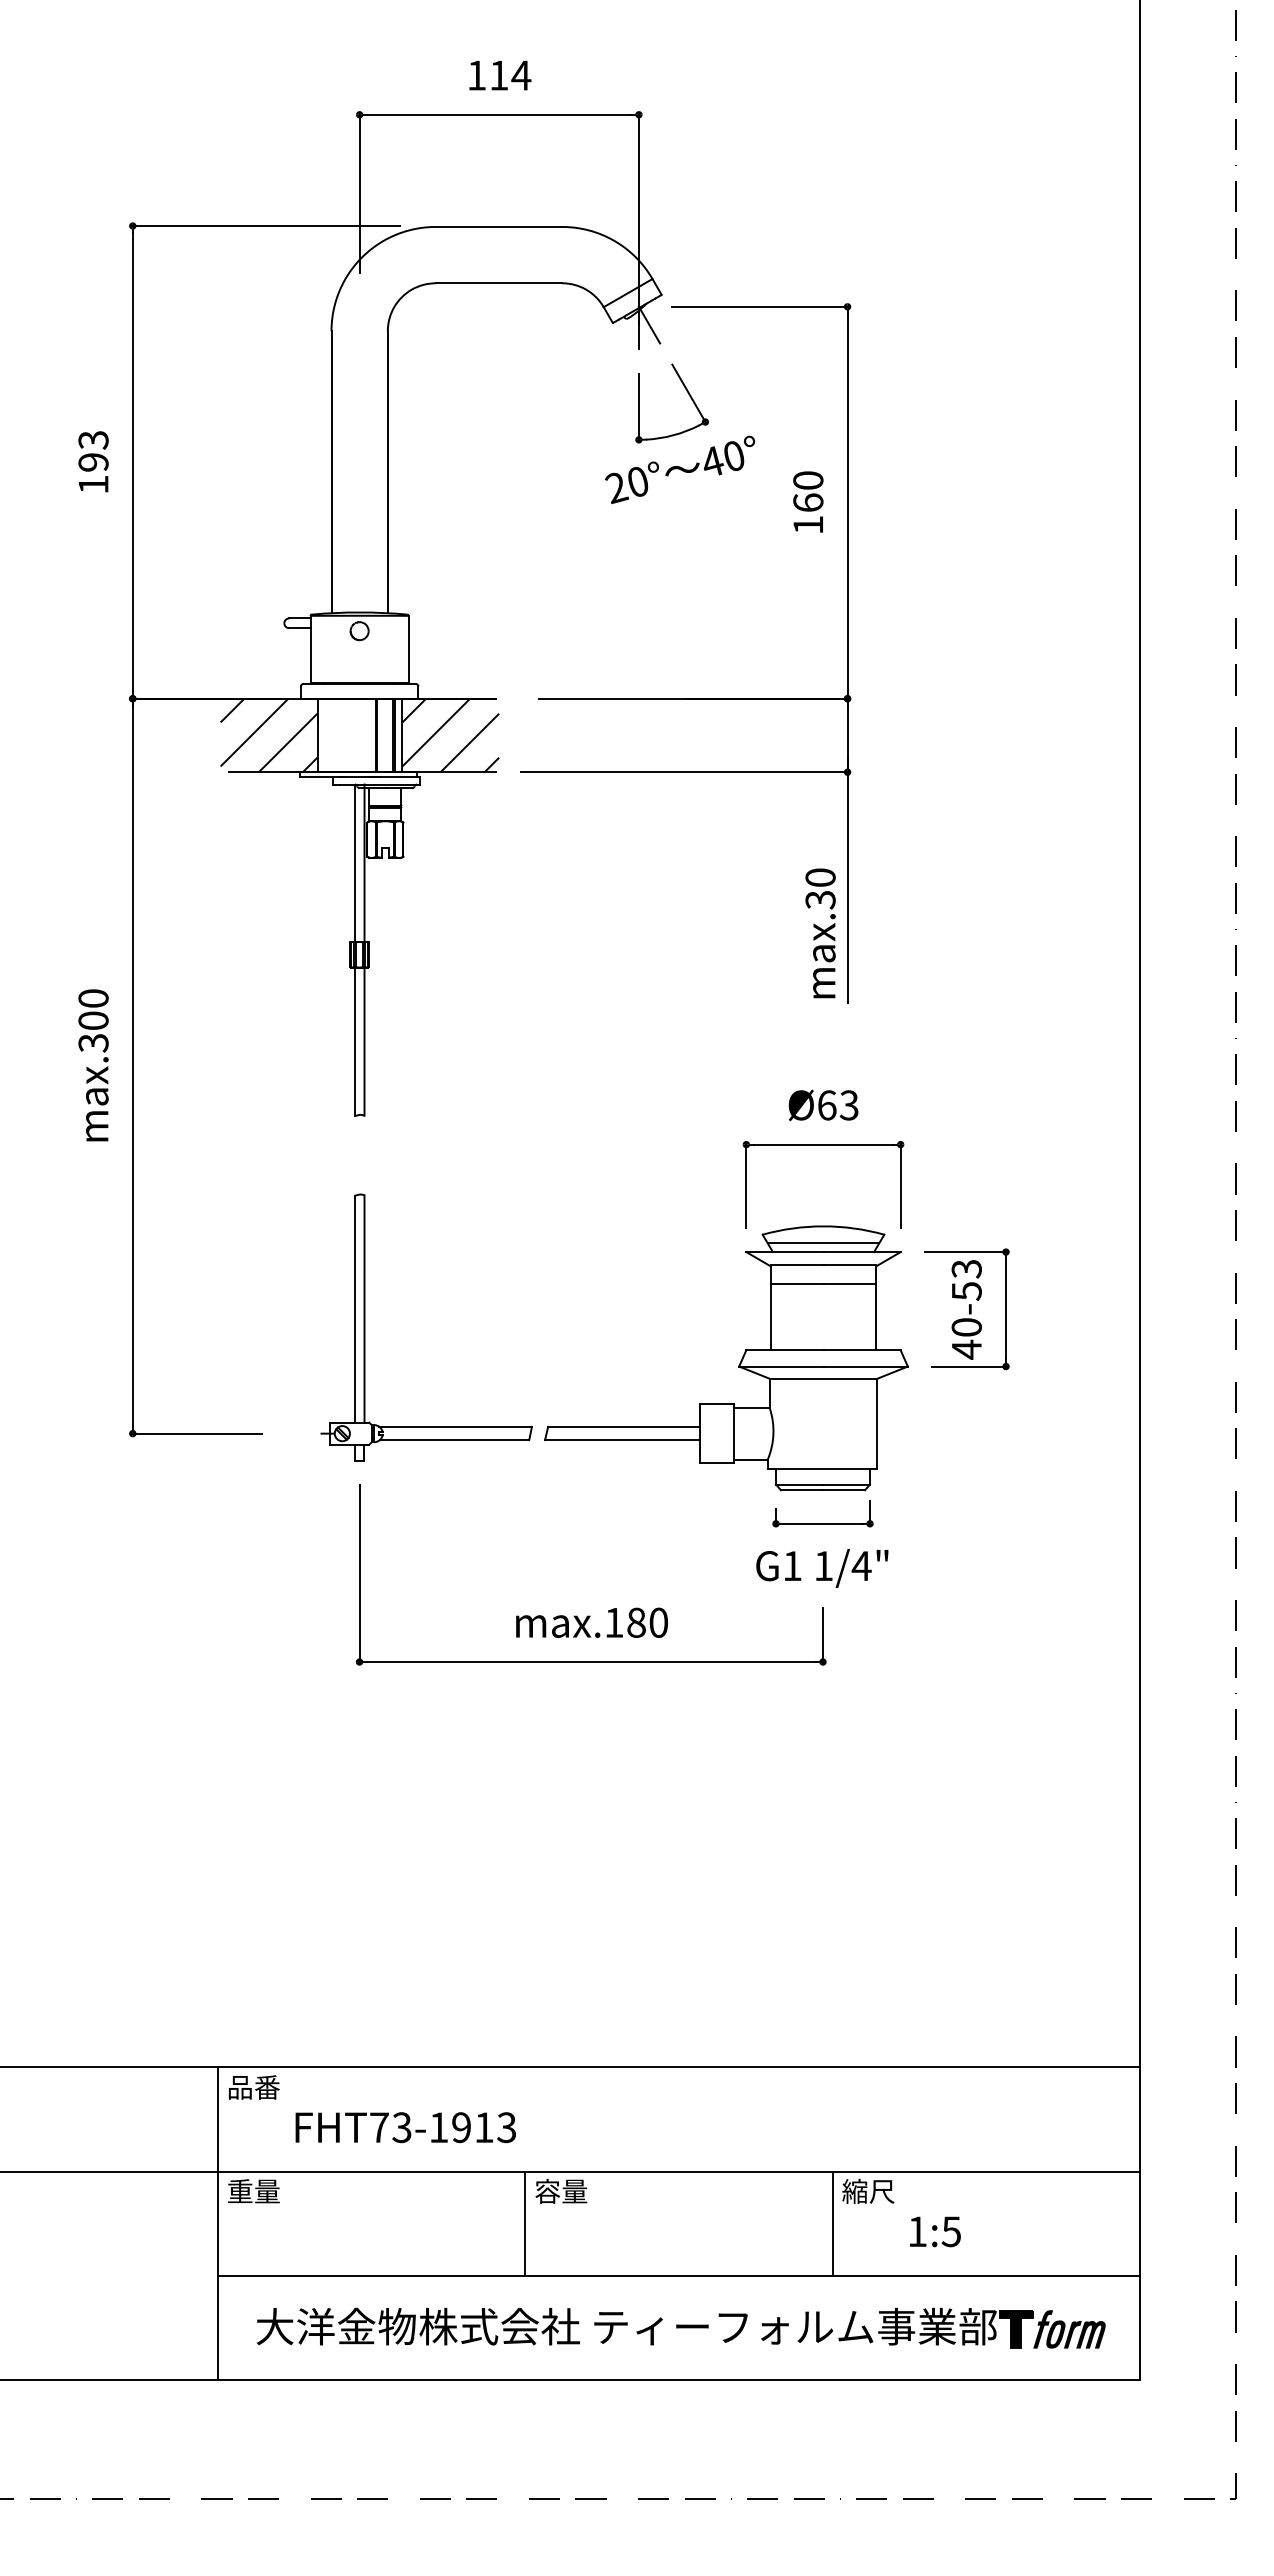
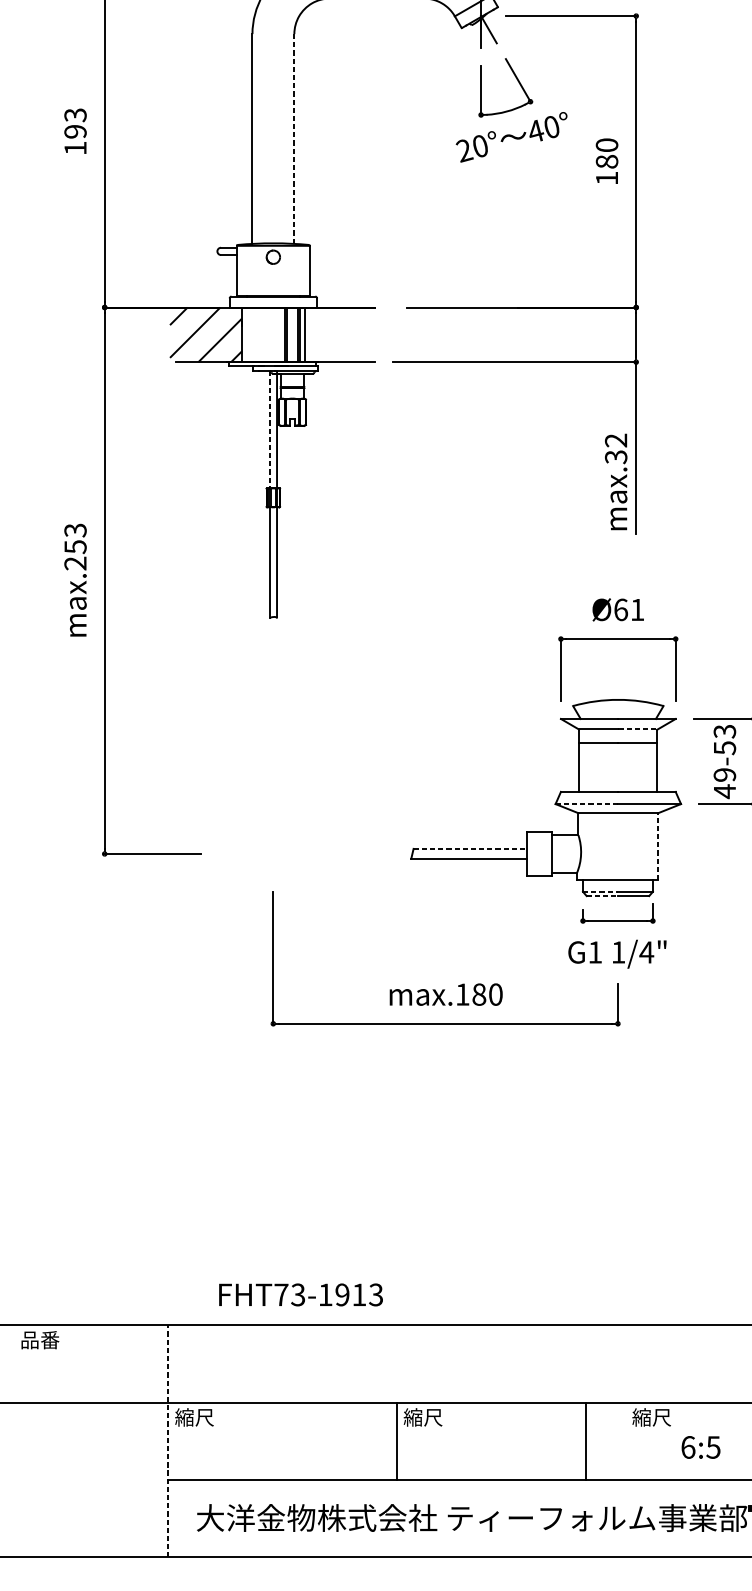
line: (387, 472) -> (294, 139), solid -> dashed
text: (808, 502) -> (607, 161), 160 -> 180
hatch: (450, 735) -> (340, 334), removed
line: (354, 863) -> (269, 430), solid -> dashed
text: (820, 877) -> (616, 440), max.30 -> max.32
text: (93, 1020) -> (75, 546), max.300 -> max.253
text: (848, 1105) -> (636, 609), Ø63 -> Ø61
line: (823, 1243) -> (618, 712), removed
line: (850, 1265) -> (638, 728), solid -> dashed
part: (365, 1327) -> (277, 775), removed
text: (966, 1327) -> (724, 775), 40-53 -> 49-53
line: (781, 1366) -> (587, 804), solid -> dashed
line: (877, 1423) -> (658, 846), solid -> dashed
line: (624, 1426) -> (470, 848), solid -> dashed
line: (799, 1484) -> (600, 891), solid -> dashed
line: (802, 1490) -> (602, 896), solid -> dashed
text: (254, 2087) -> (40, 1340), moved
text: (405, 2127) -> (300, 1294), moved
text: (253, 2190) -> (194, 1416), 重量 -> 縮尺
text: (560, 2190) -> (422, 1416), 容量 -> 縮尺
line: (218, 2223) -> (168, 1441), solid -> dashed
line: (832, 2223) -> (585, 1441), moved
text: (917, 2231) -> (688, 1447), 1:5 -> 6:5

